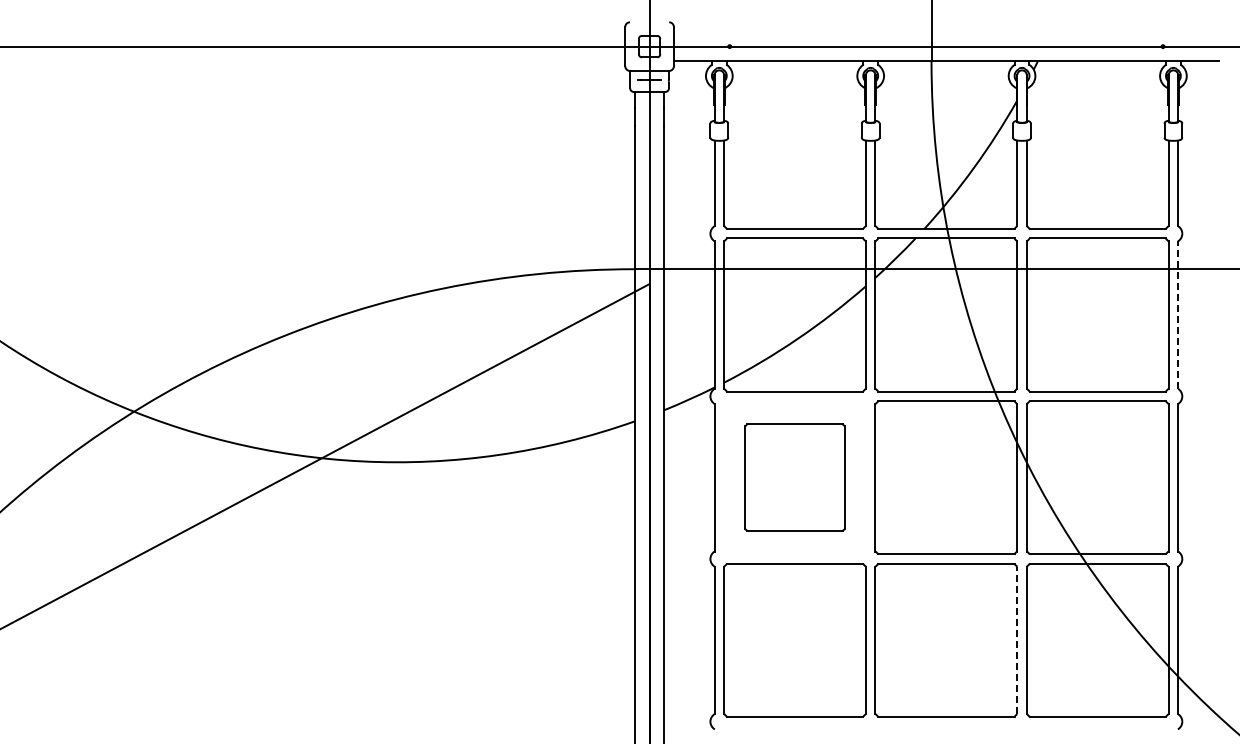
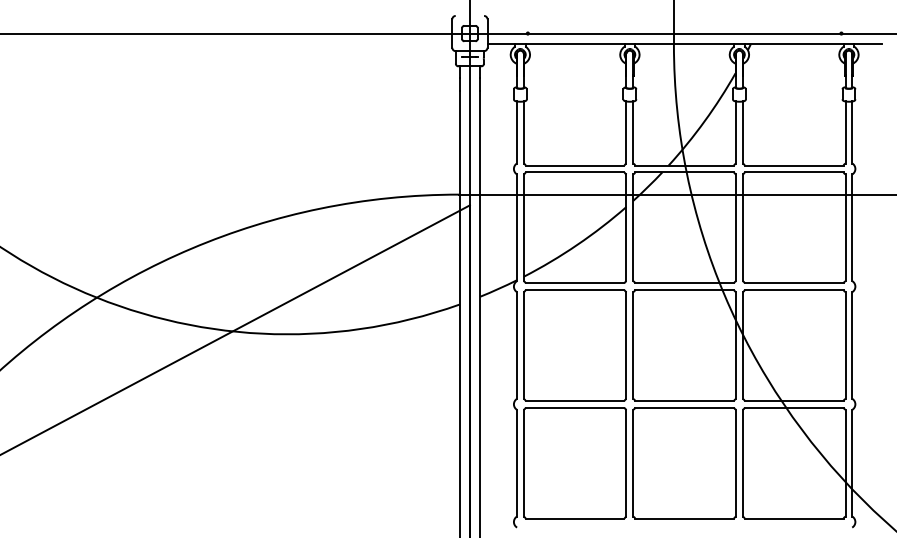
line: (1178, 315) -> (852, 228), dashed -> solid
part: (794, 477) -> (574, 345), size x1.43
line: (1017, 640) -> (736, 463), dashed -> solid

